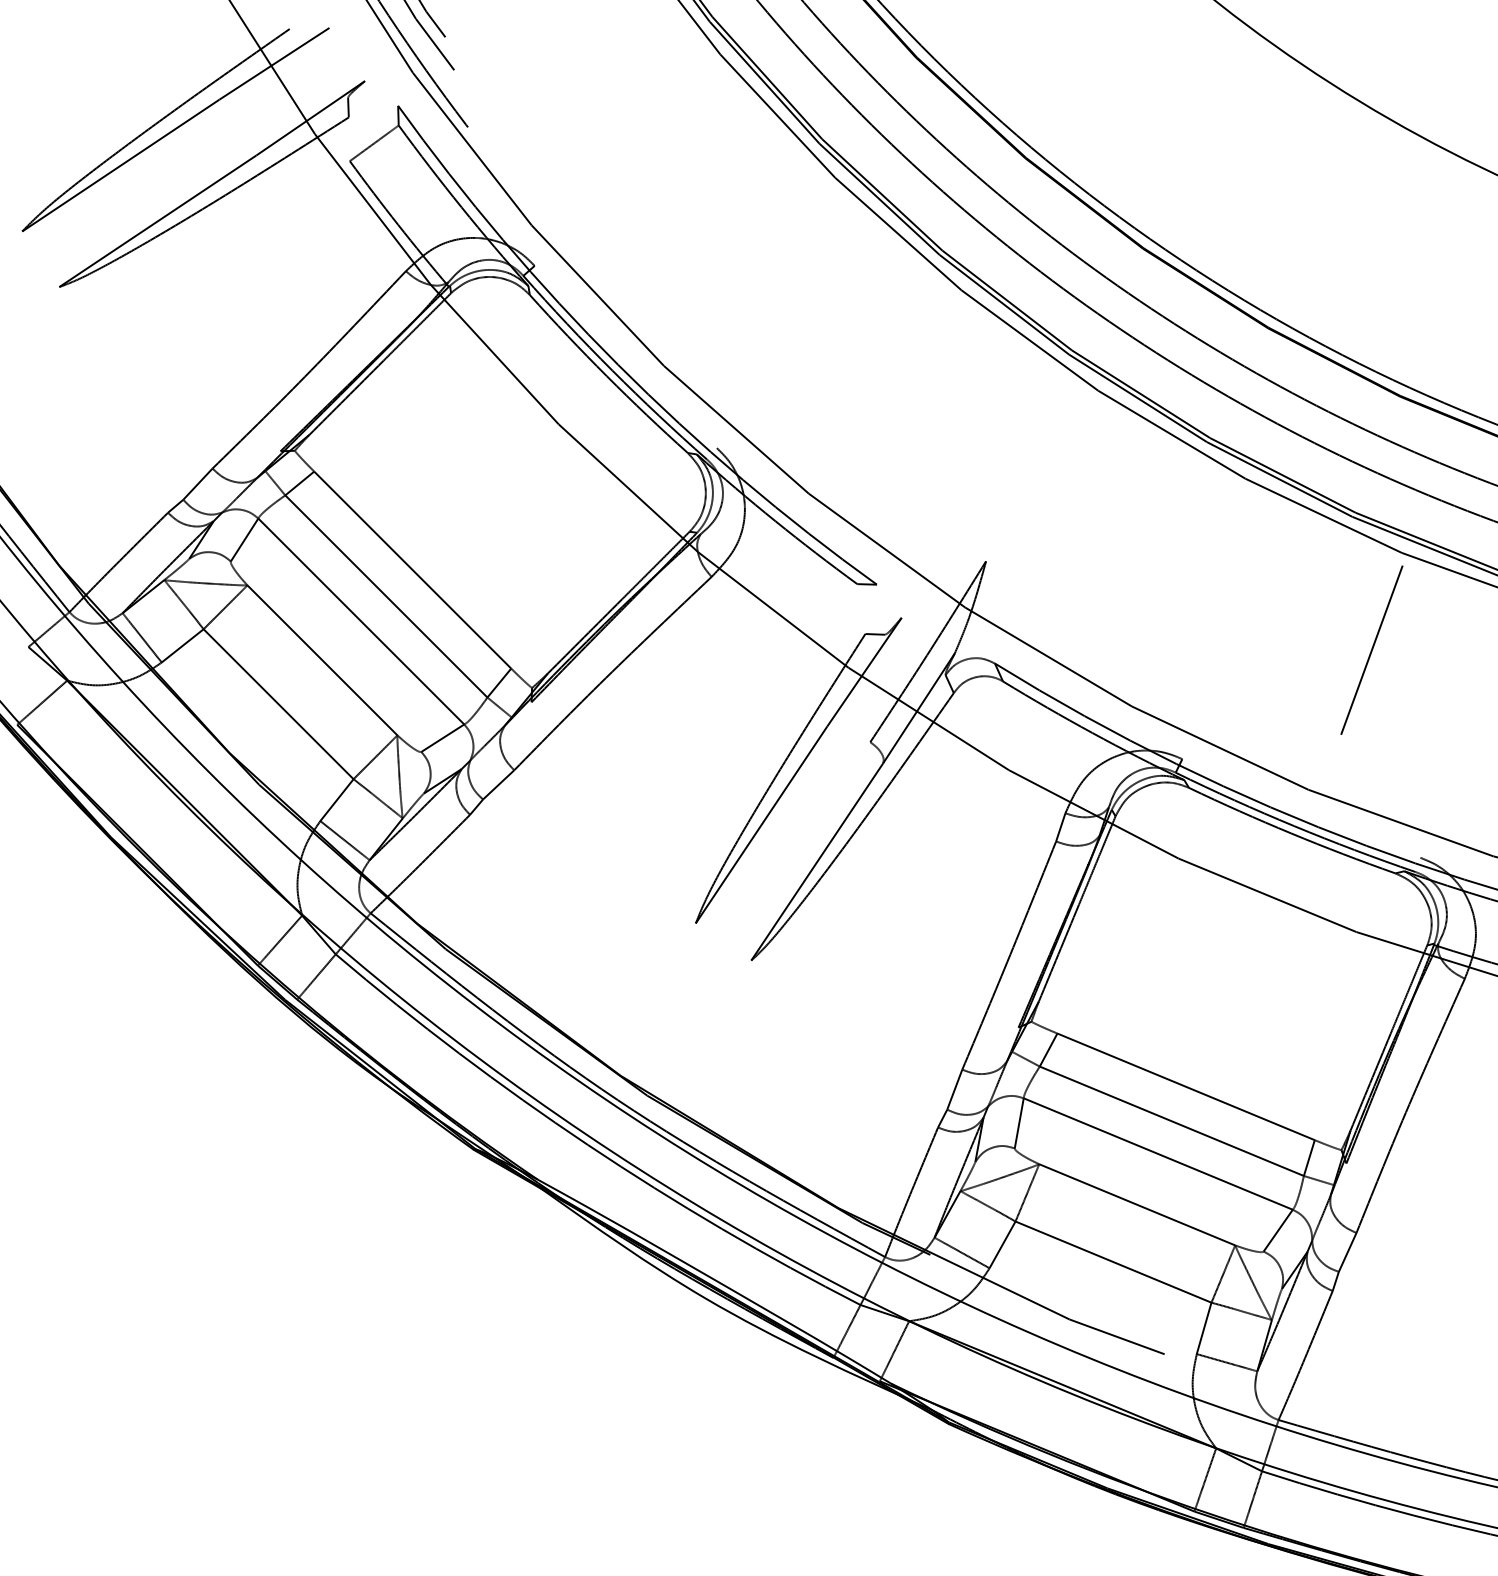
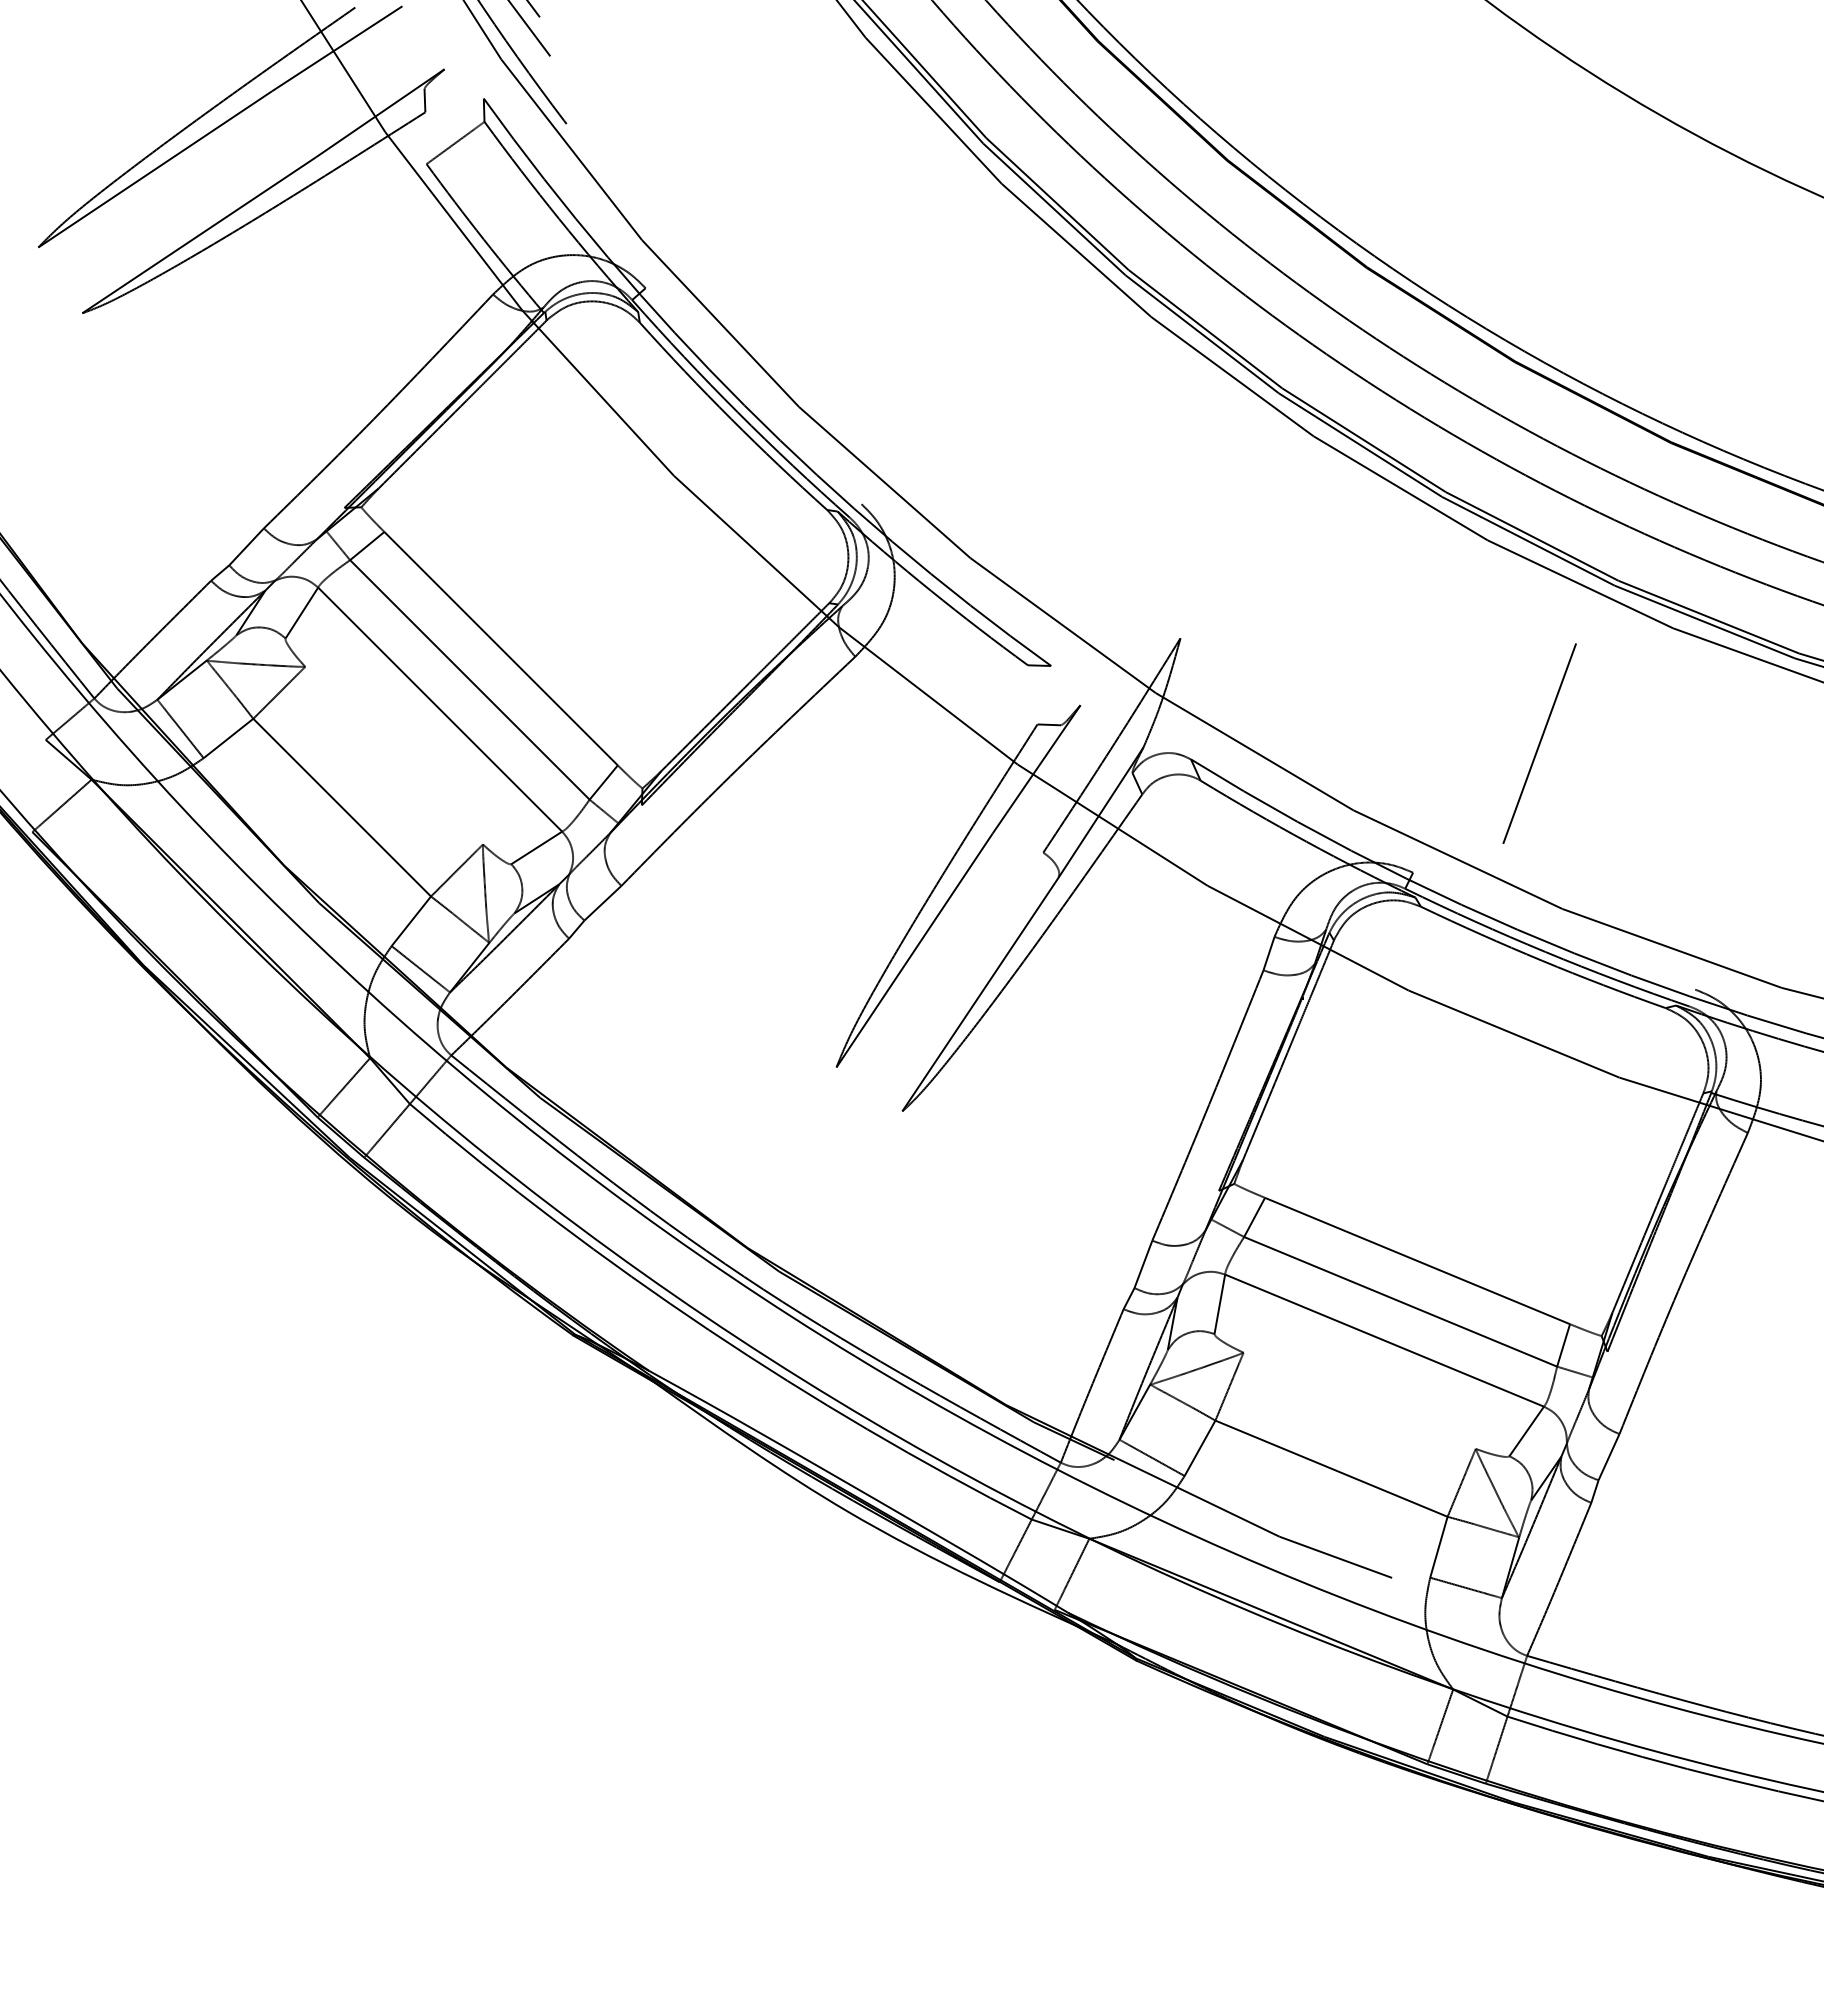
line: (1371, 650) -> (1539, 743), moved
line: (321, 660) -> (393, 755), removed
line: (1137, 1204) -> (1359, 1400), removed

